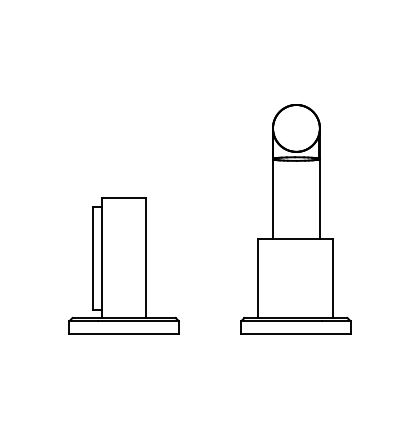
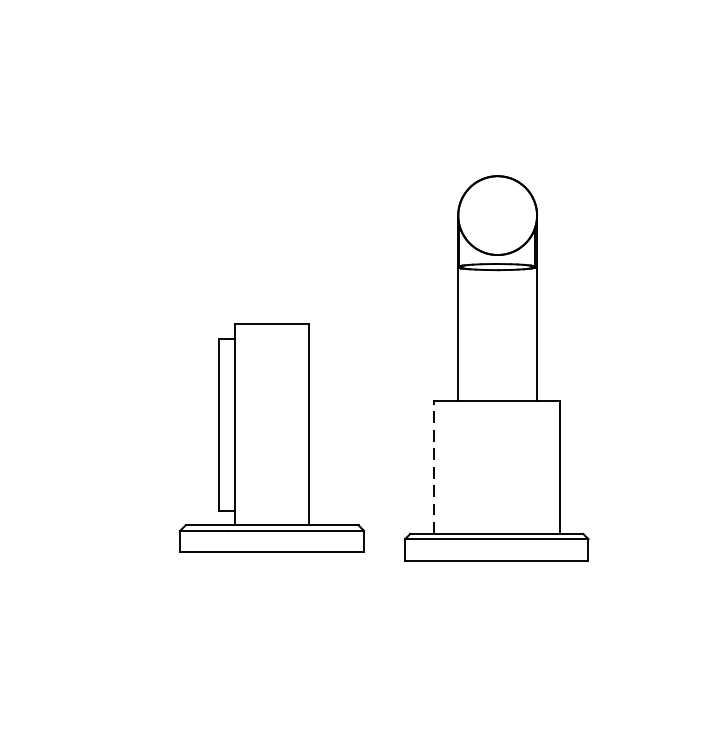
part: (123, 265) -> (271, 437), moved
line: (258, 278) -> (433, 467), solid -> dashed

